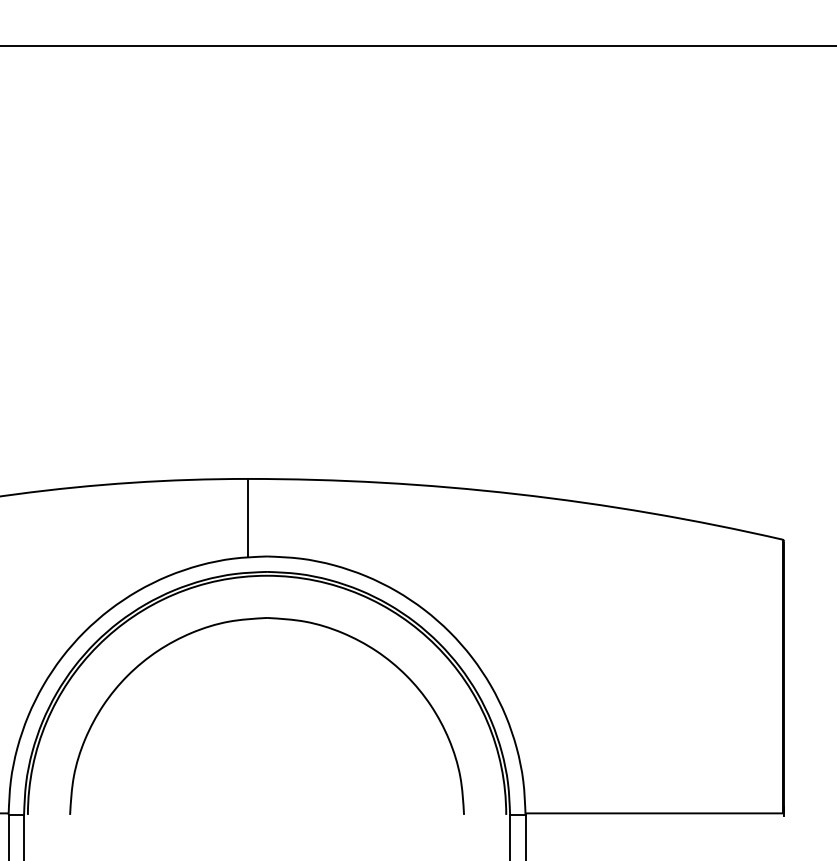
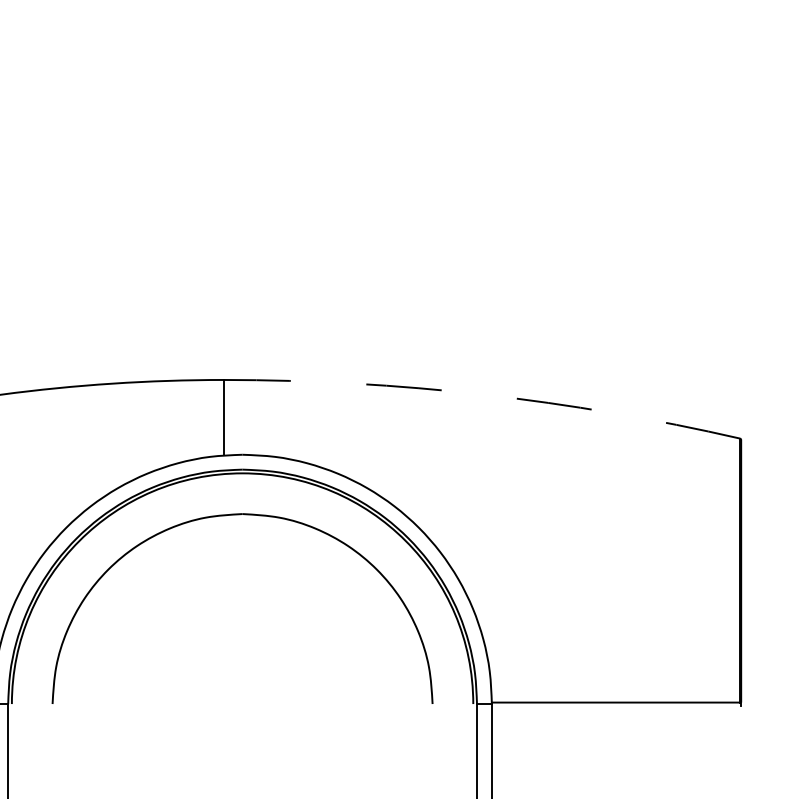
arc: (517, 494) -> (484, 394), solid -> dashed

